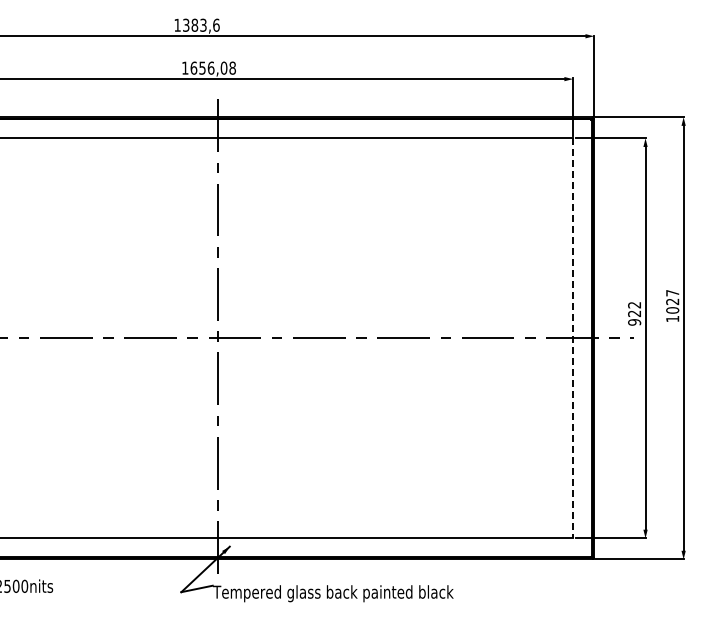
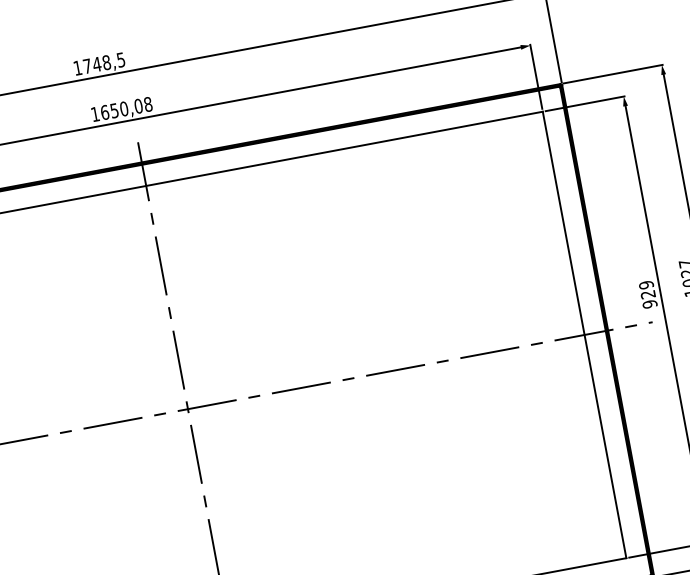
text: (201, 24) -> (104, 62), 1383,6 -> 1748,5
text: (211, 67) -> (124, 108), 1656,08 -> 1650,08
text: (634, 304) -> (646, 284), 922 -> 929
line: (572, 338) -> (584, 335), dashed -> solid

